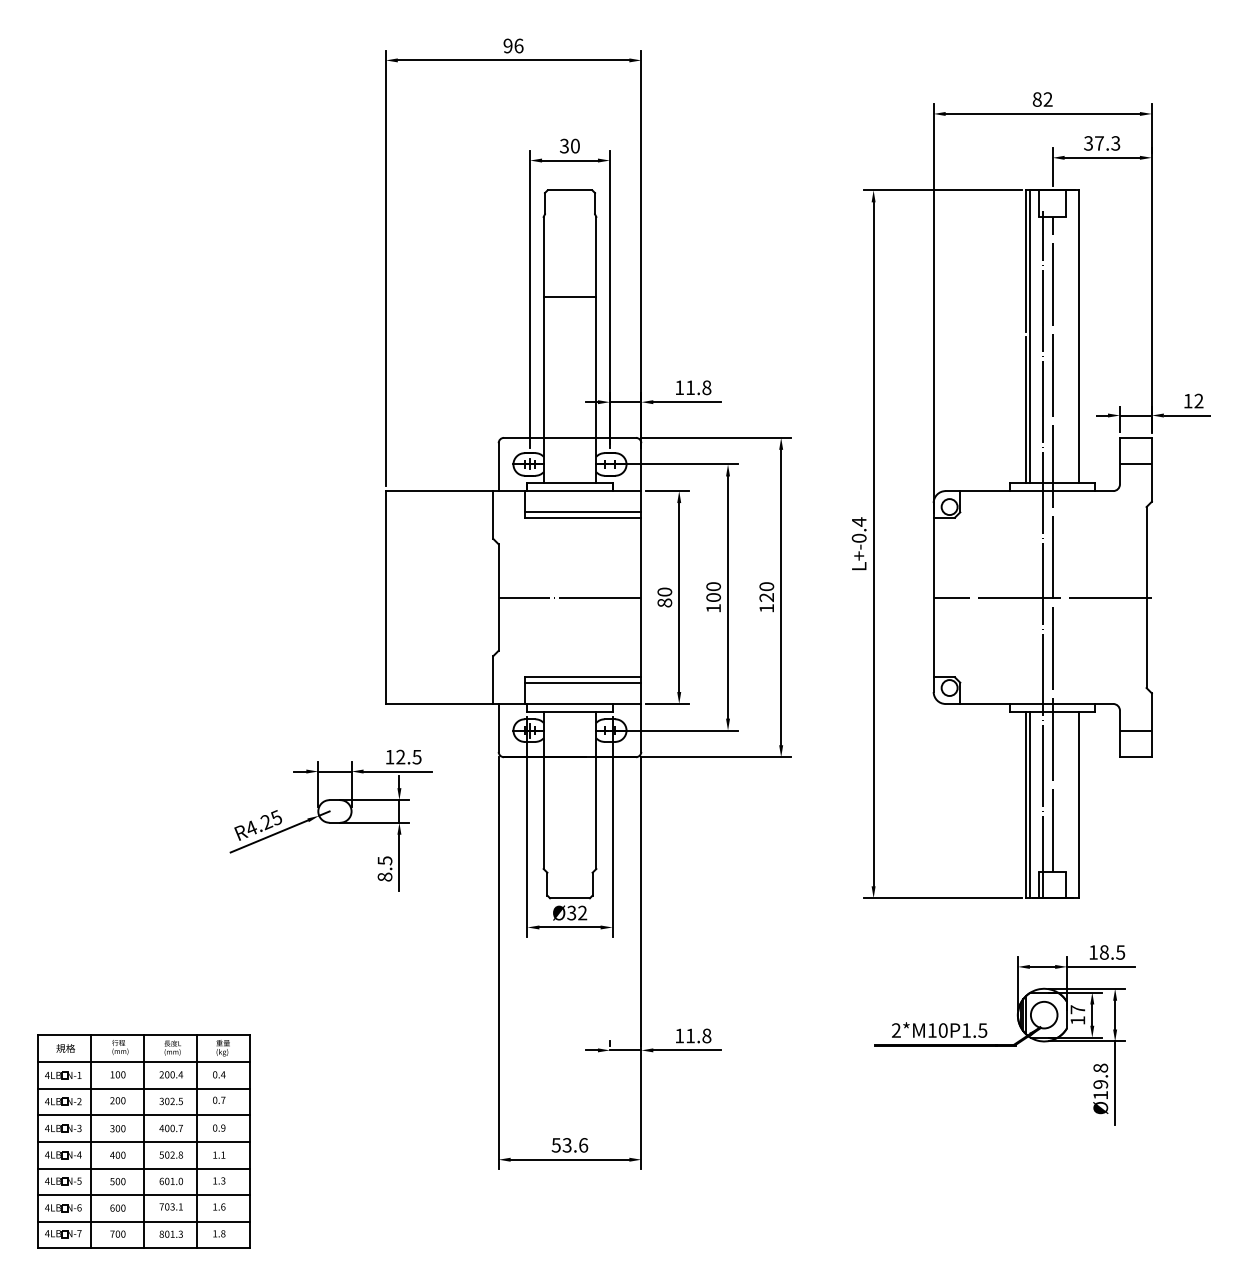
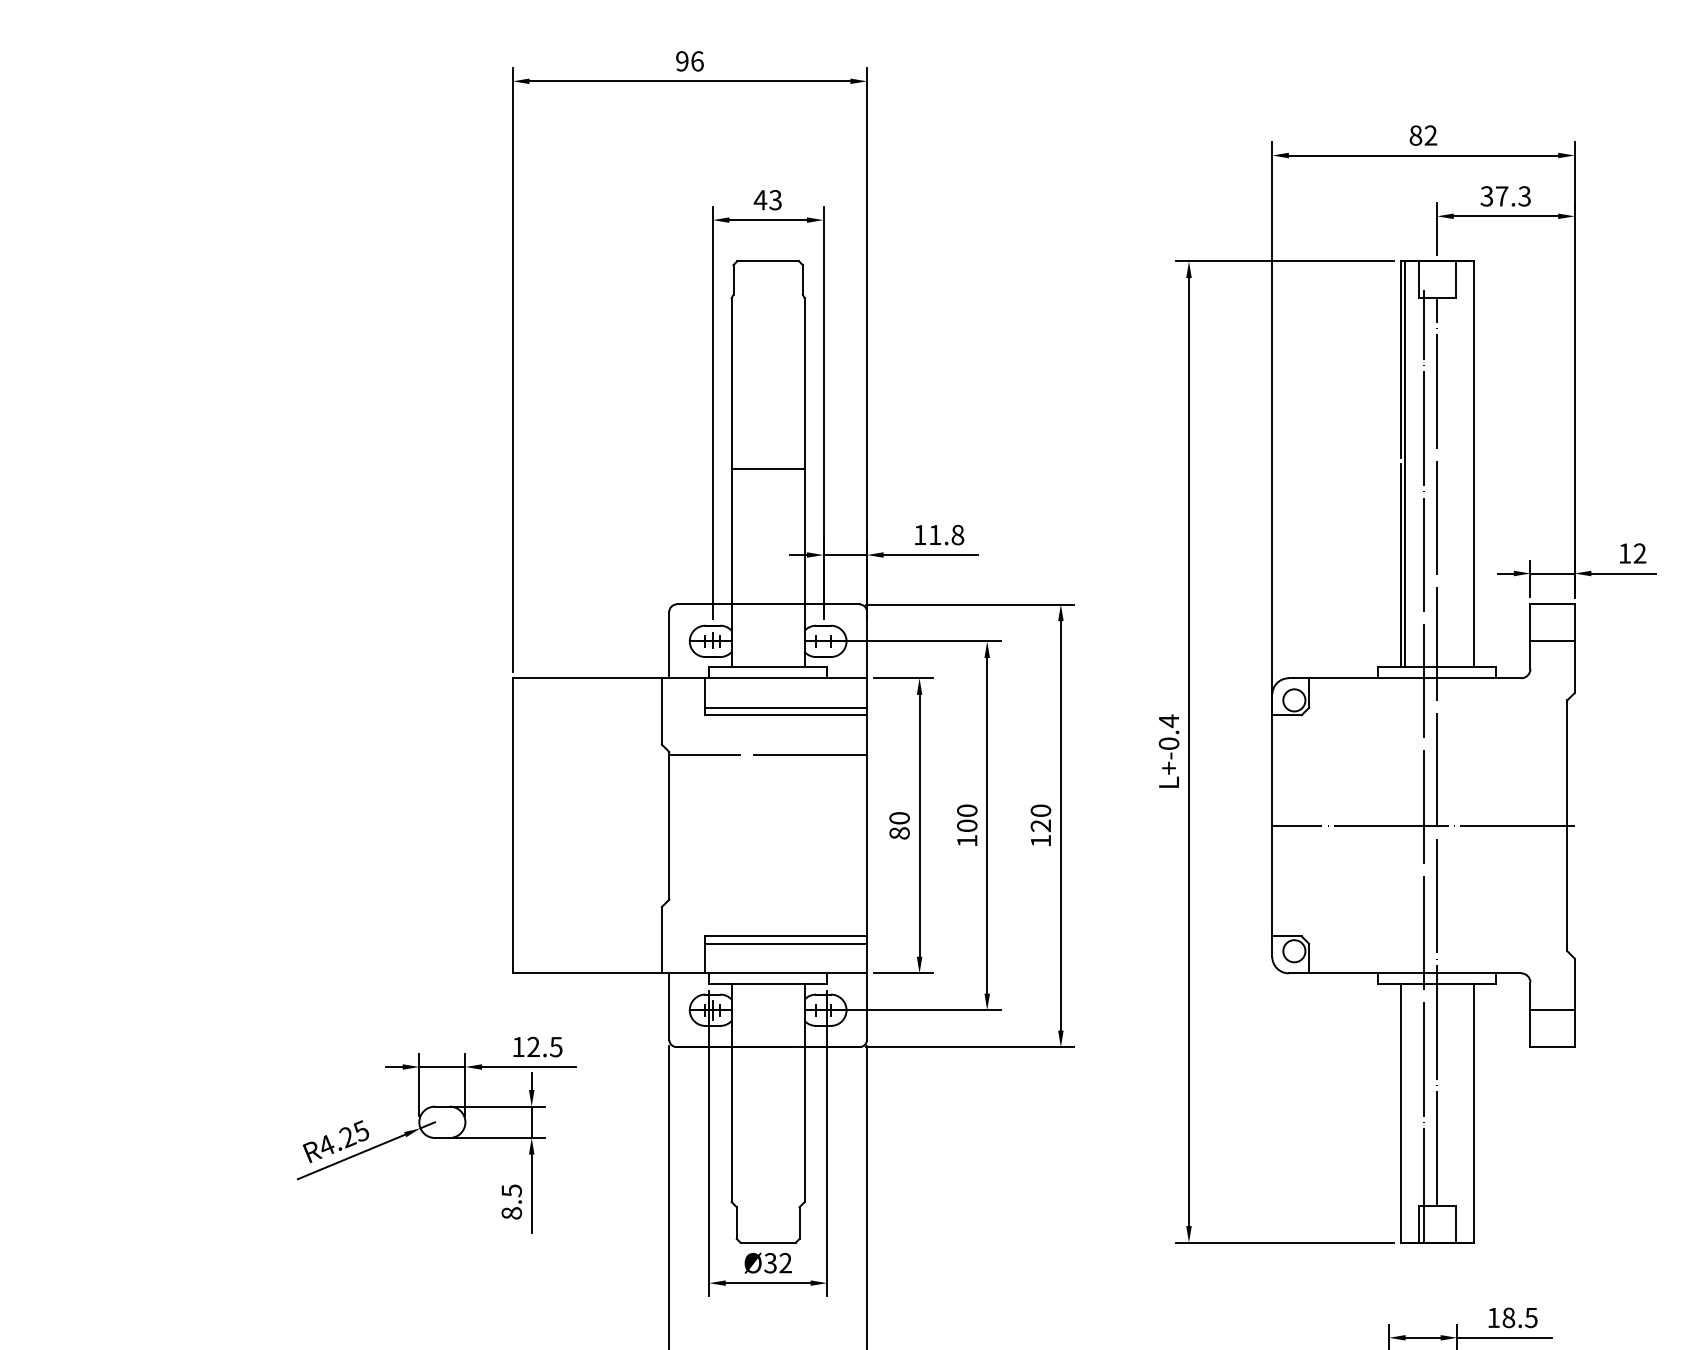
text: (569, 145) -> (767, 199), 30 -> 43
line: (569, 296) -> (767, 468), moved
line: (569, 597) -> (767, 755), moved
line: (1029, 804) -> (1405, 1112), removed

